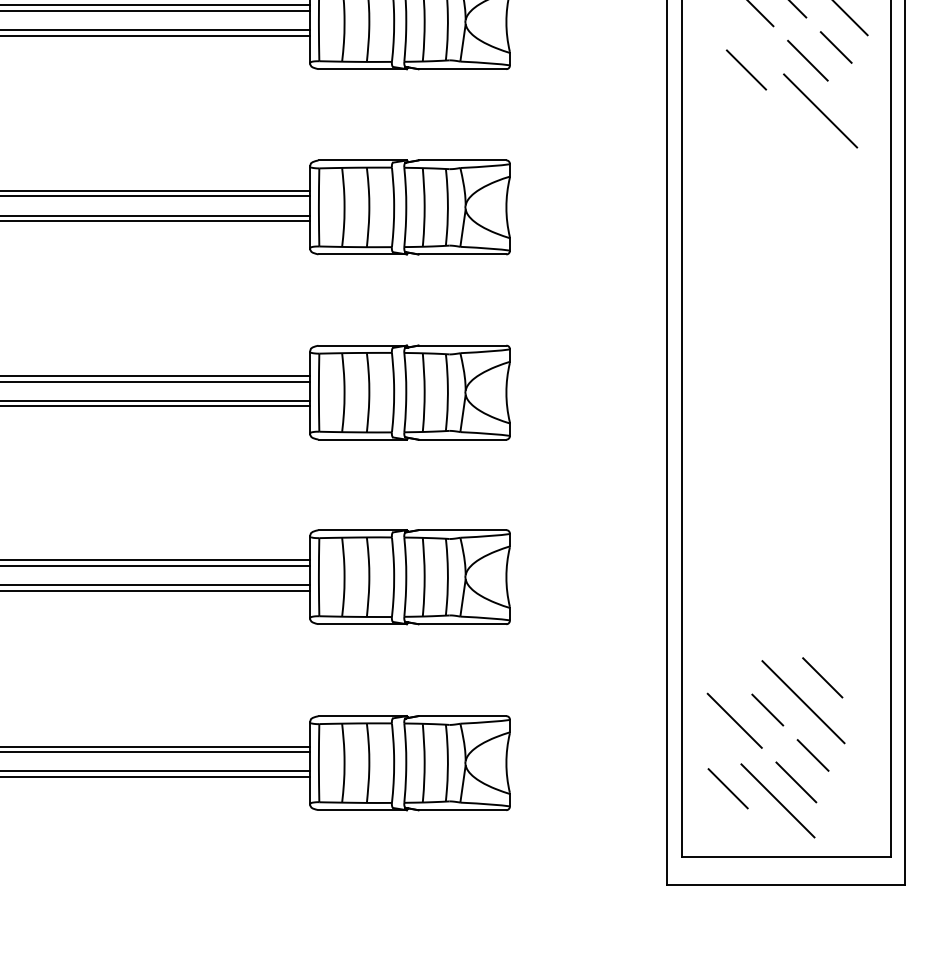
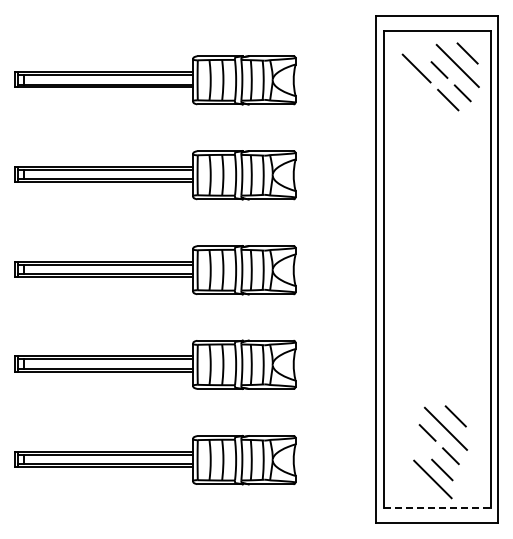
line: (745, 69) -> (416, 104), removed
line: (820, 110) -> (454, 125), removed
line: (734, 720) -> (410, 438), removed
line: (728, 789) -> (407, 473), removed
line: (786, 857) -> (437, 508), solid -> dashed

